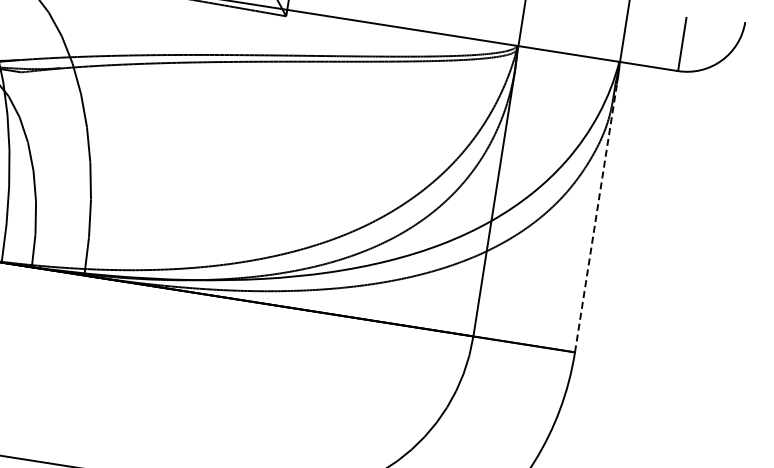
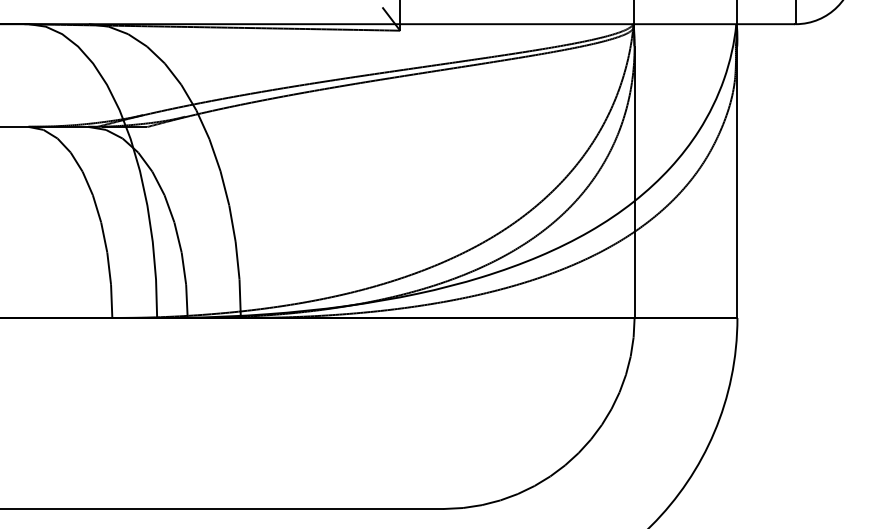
line: (596, 218) -> (737, 182), dashed -> solid

